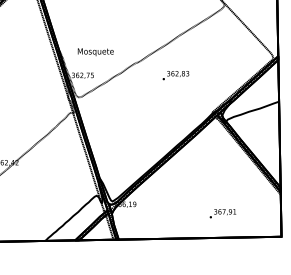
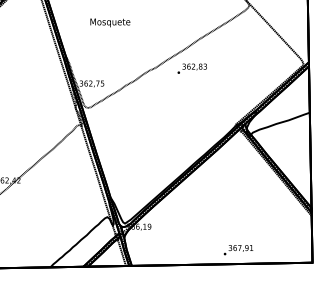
text: (95, 51) -> (110, 22), moved
text: (175, 75) -> (191, 68), moved
text: (222, 214) -> (238, 250), moved

